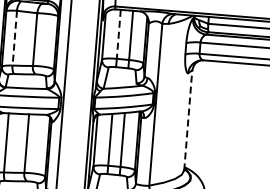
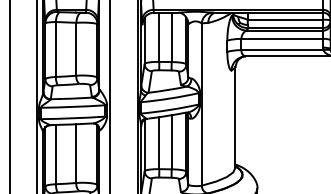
line: (118, 34) -> (159, 37), dashed -> solid
line: (14, 39) -> (55, 50), dashed -> solid
line: (188, 119) -> (235, 116), dashed -> solid

